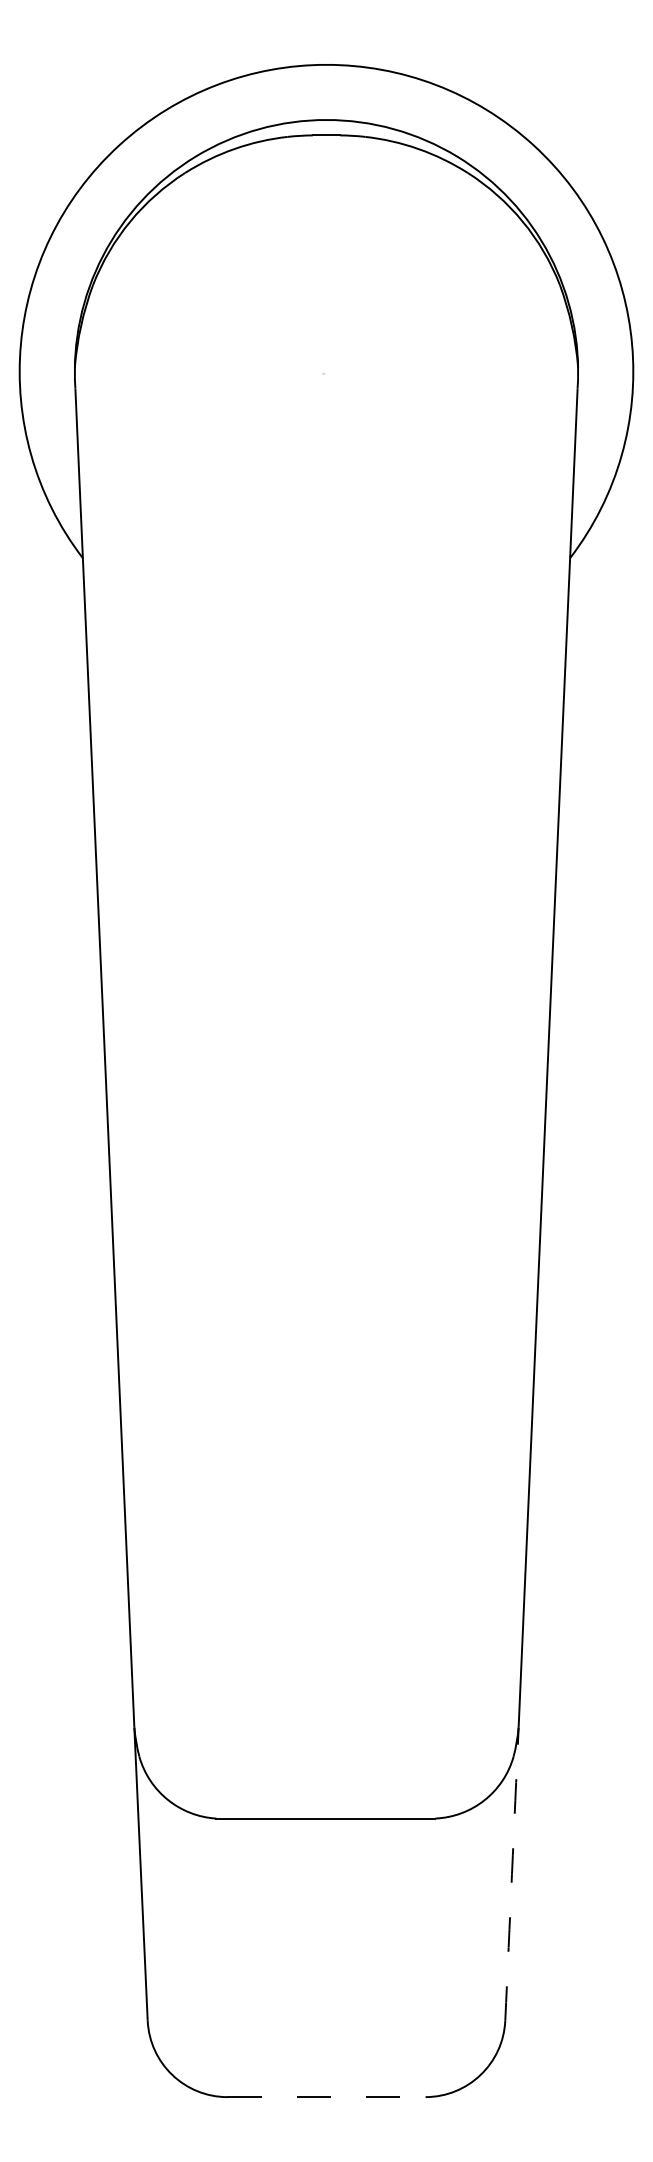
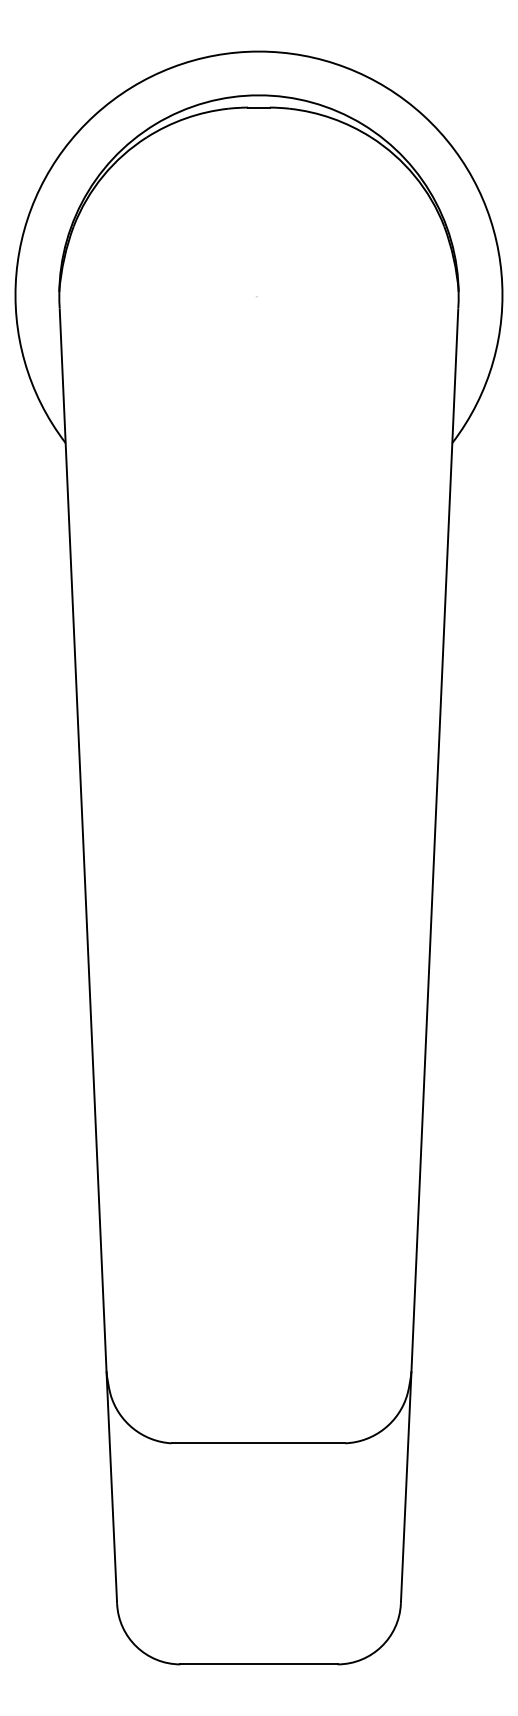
arc: (511, 1874) -> (405, 1487), dashed -> solid
line: (327, 2097) -> (259, 1664), dashed -> solid

